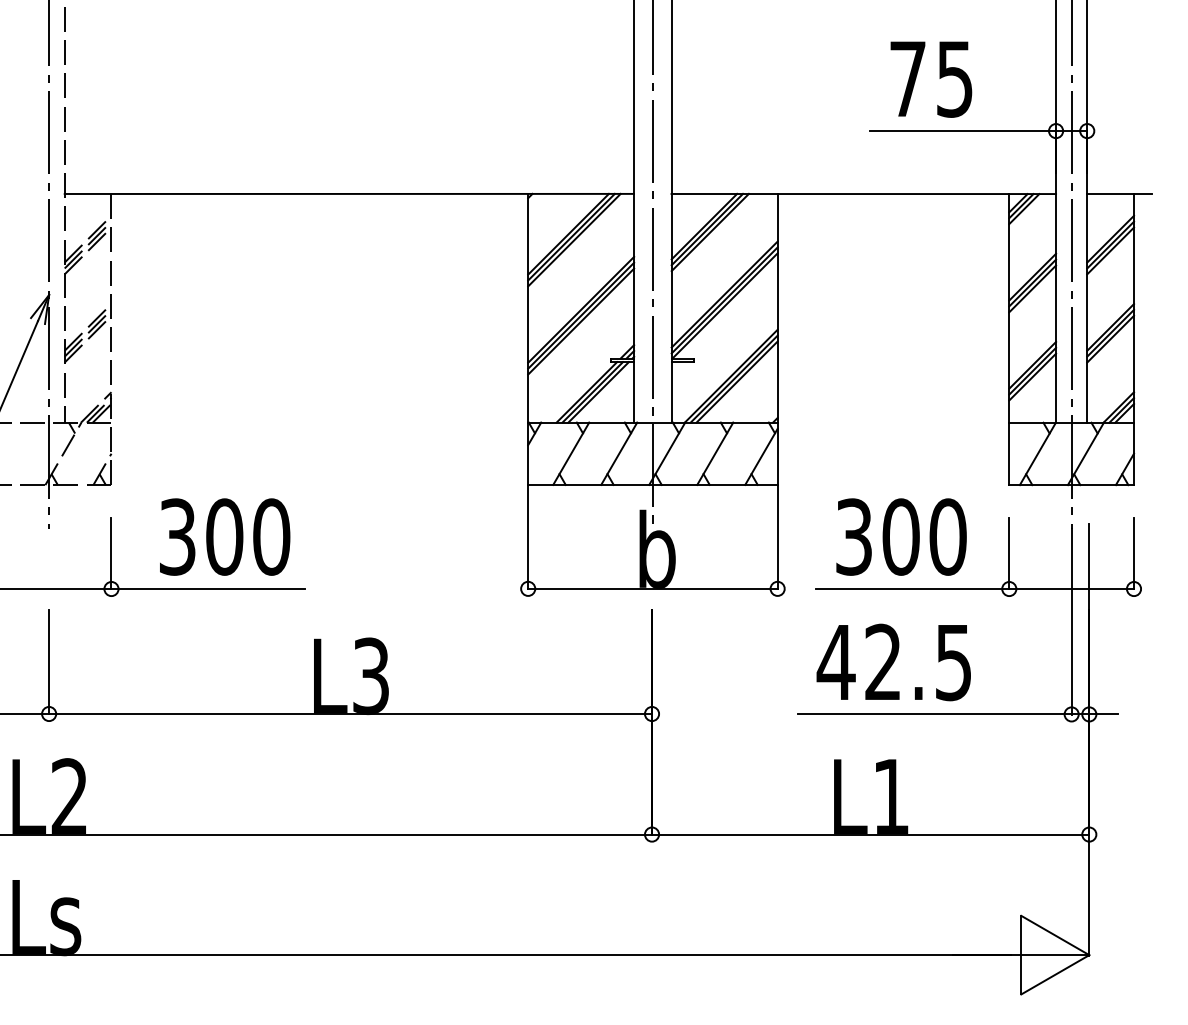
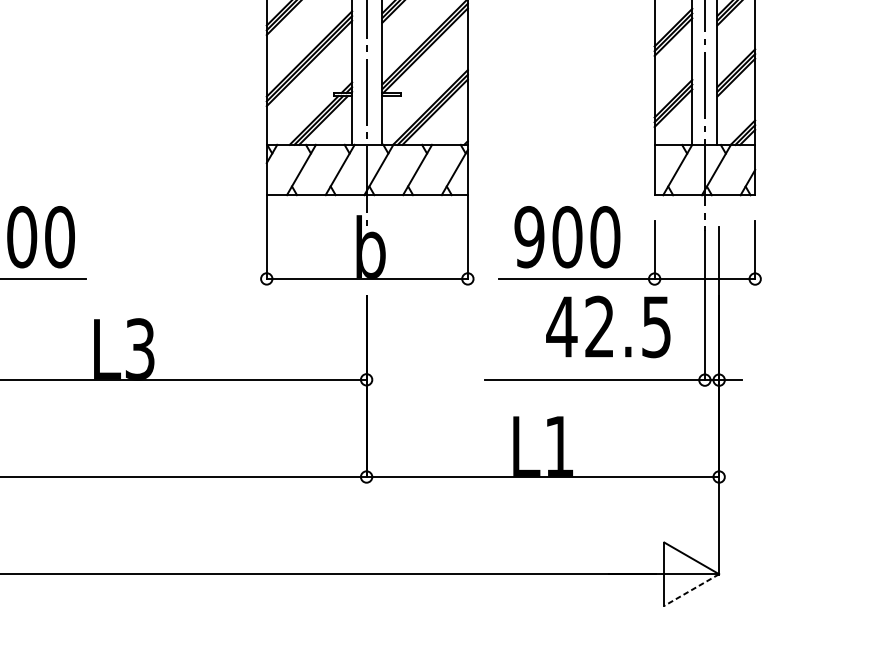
text: (853, 536) -> (529, 236), 300 -> 900
text: (893, 662) -> (608, 327), moved
line: (1054, 975) -> (691, 590), solid -> dashed

